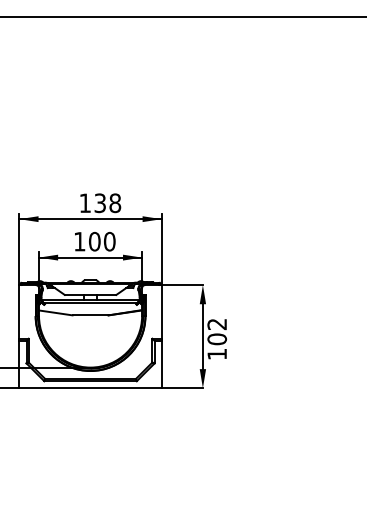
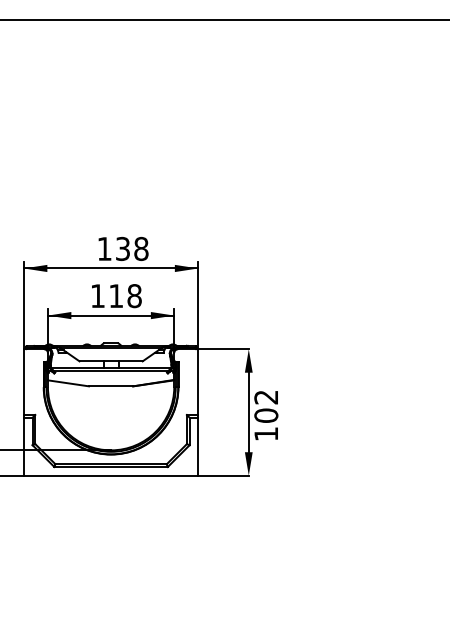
text: (102, 242) -> (125, 296), 100 -> 118

